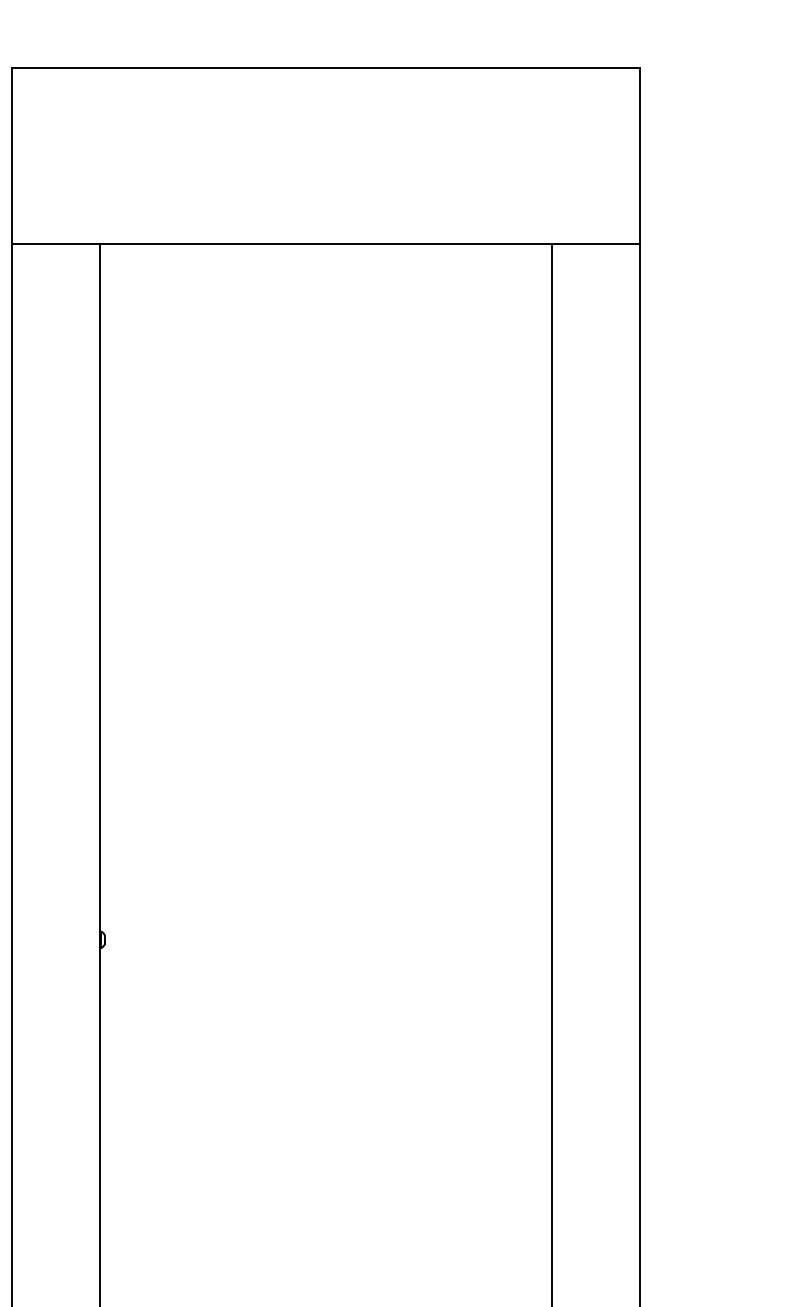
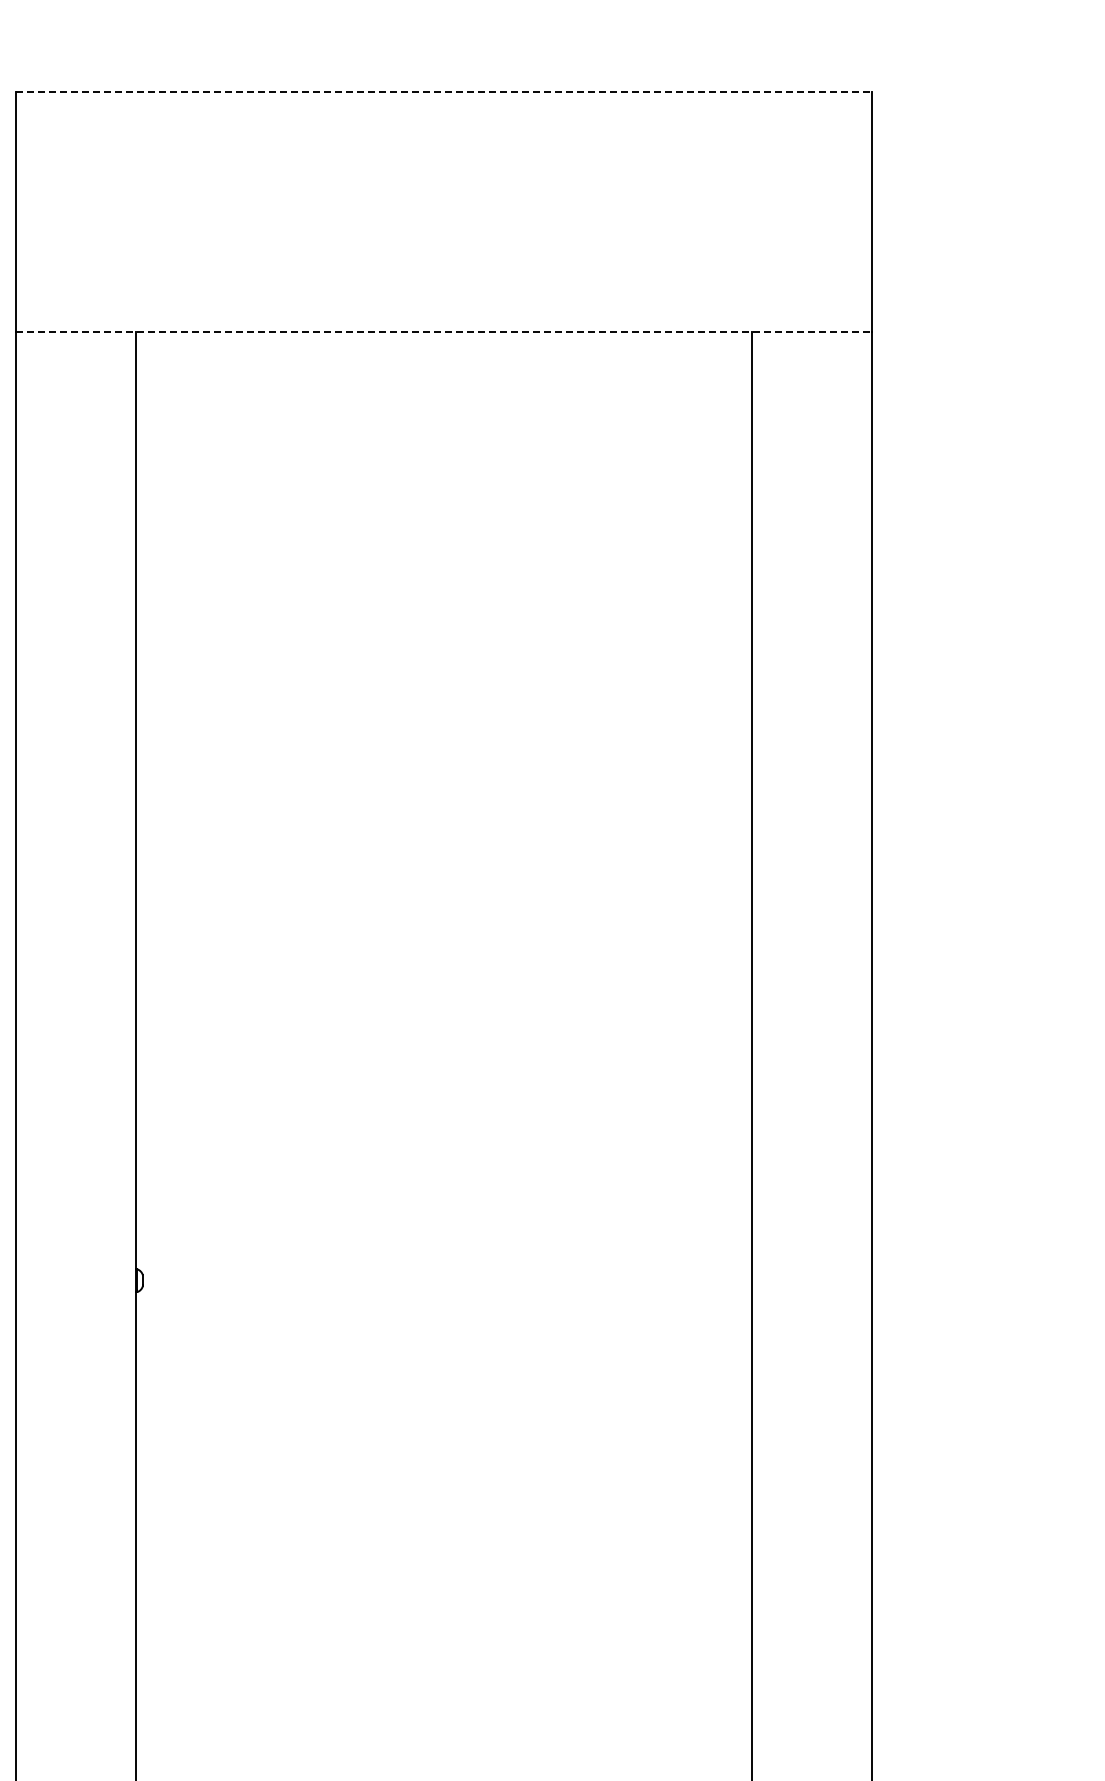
line: (325, 67) -> (443, 92), solid -> dashed
line: (325, 244) -> (443, 332), solid -> dashed

